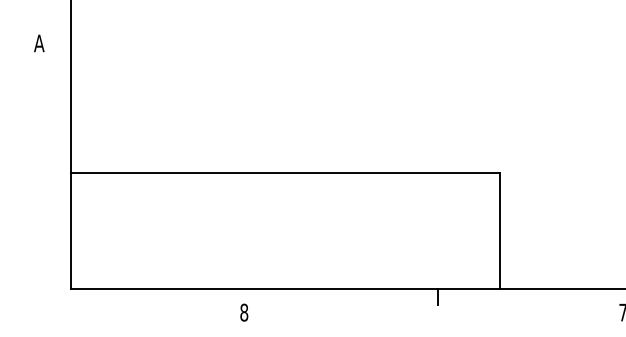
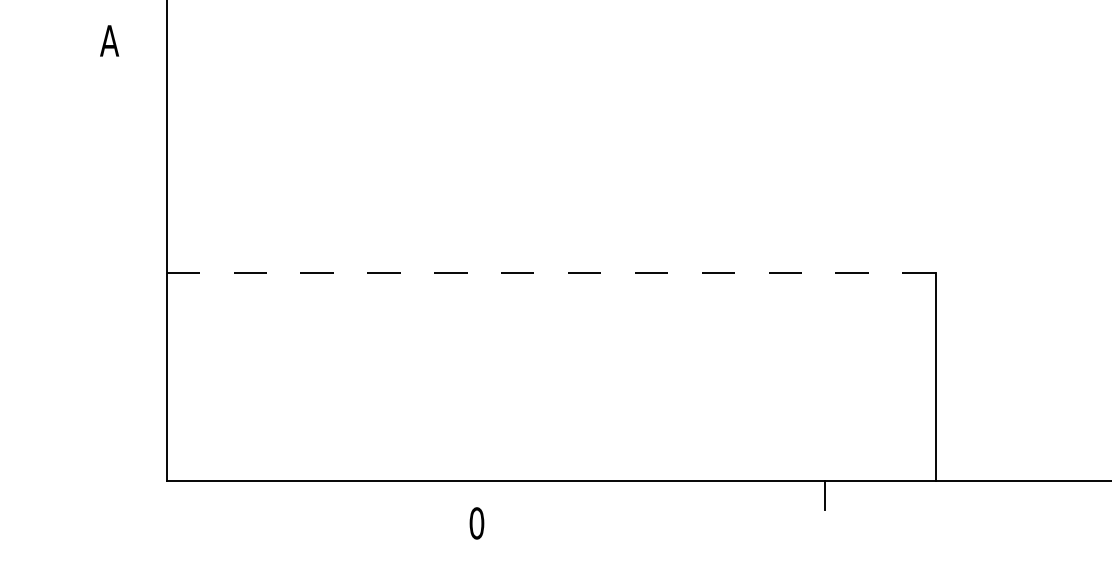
line: (285, 172) -> (550, 272), solid -> dashed
text: (244, 312) -> (477, 523), 8 -> 0

